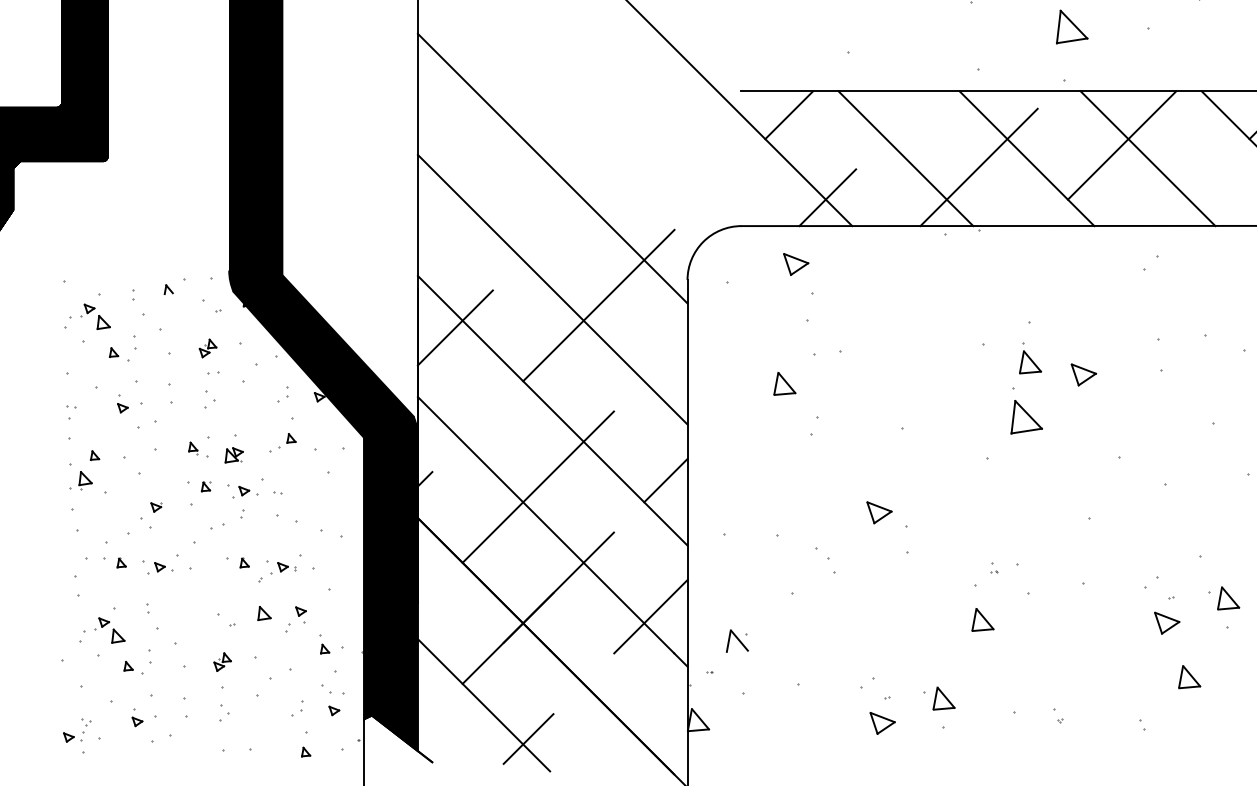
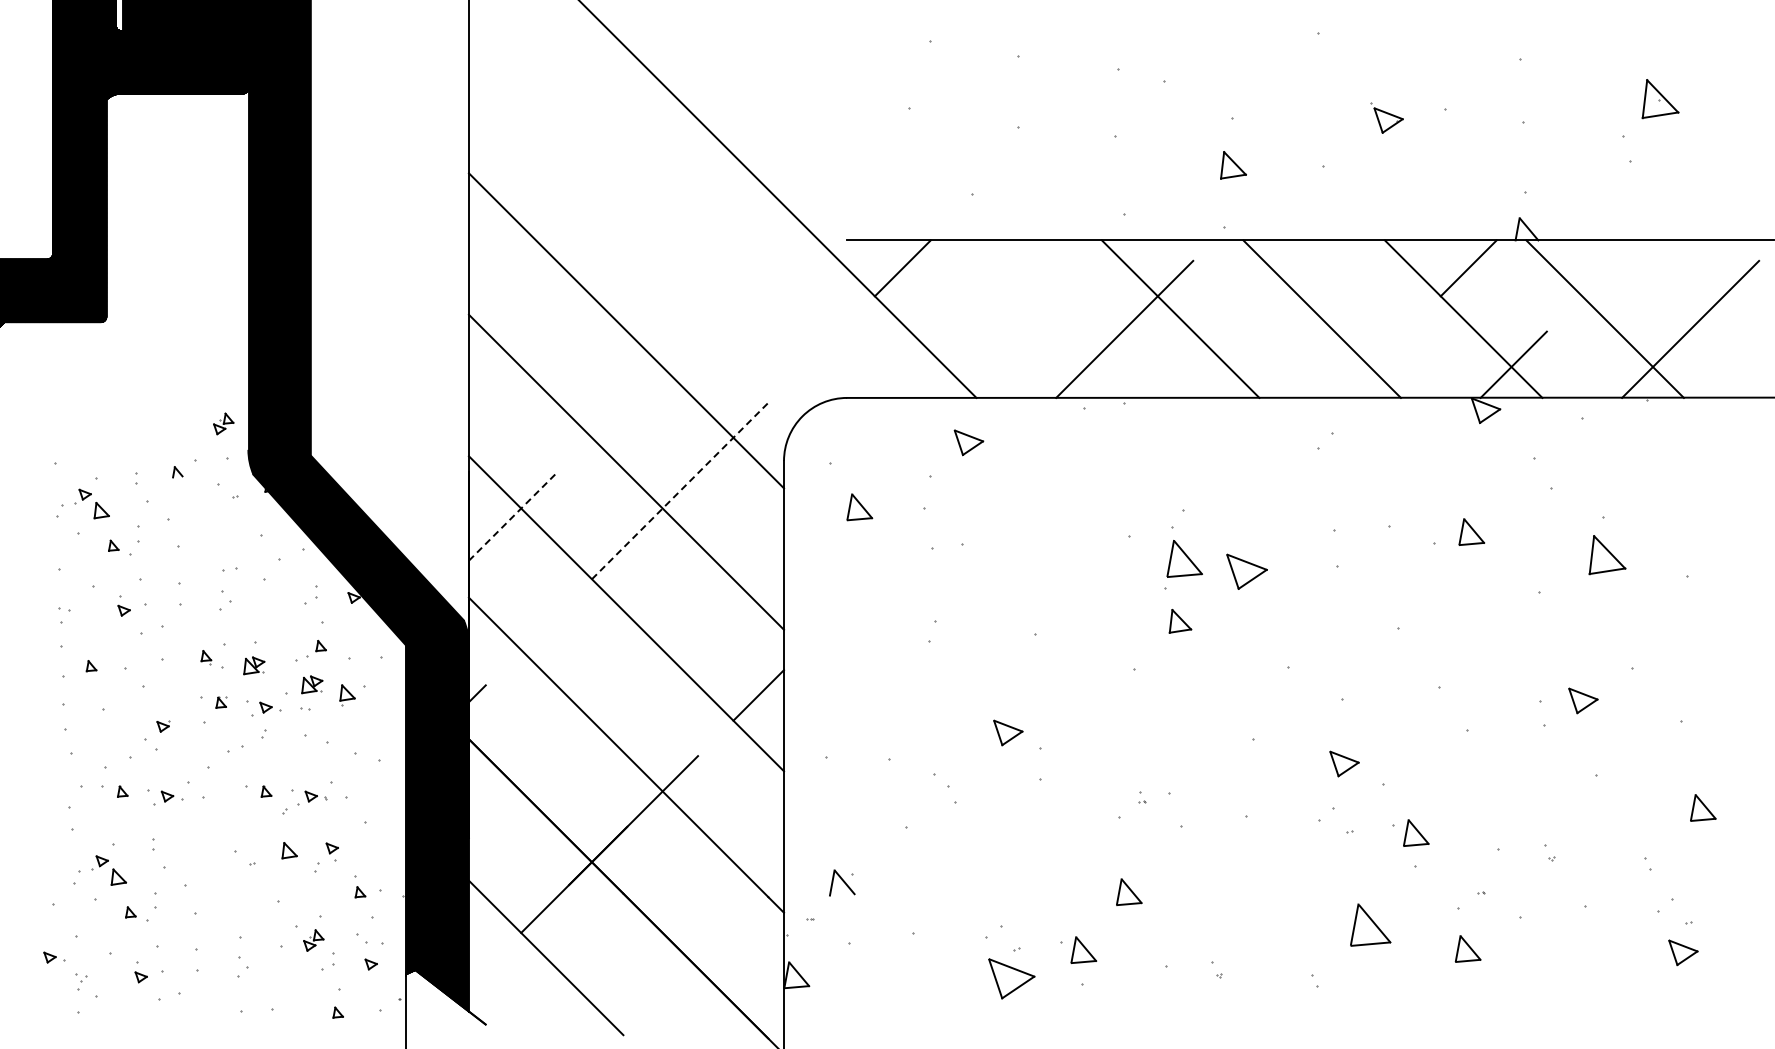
part: (1072, 27) -> (1233, 165), size x0.7
line: (1121, 145) -> (1291, 303), removed
line: (906, 158) -> (1039, 318), removed
line: (827, 197) -> (947, 364), removed
part: (795, 264) -> (968, 442), moved
line: (598, 305) -> (680, 490), solid -> dashed
line: (455, 327) -> (512, 516), solid -> dashed
part: (207, 348) -> (223, 423), moved
part: (1030, 358) -> (1184, 552), size x1.4
part: (1084, 374) -> (1247, 571), size x1.4
part: (784, 384) -> (859, 507), moved
part: (1026, 417) -> (1180, 621), size x0.6
part: (284, 471) -> (312, 684), added
part: (85, 480) -> (347, 695), moved
line: (538, 486) -> (609, 702), removed
line: (651, 616) -> (741, 854), removed
part: (983, 619) -> (1129, 891), moved
part: (1167, 622) -> (1344, 763), moved
part: (222, 662) -> (313, 940), moved
part: (1189, 676) -> (1370, 924), size x1.6
part: (883, 723) -> (1012, 979), size x1.6
part: (72, 737) -> (54, 957), moved
line: (528, 739) -> (598, 997), removed

